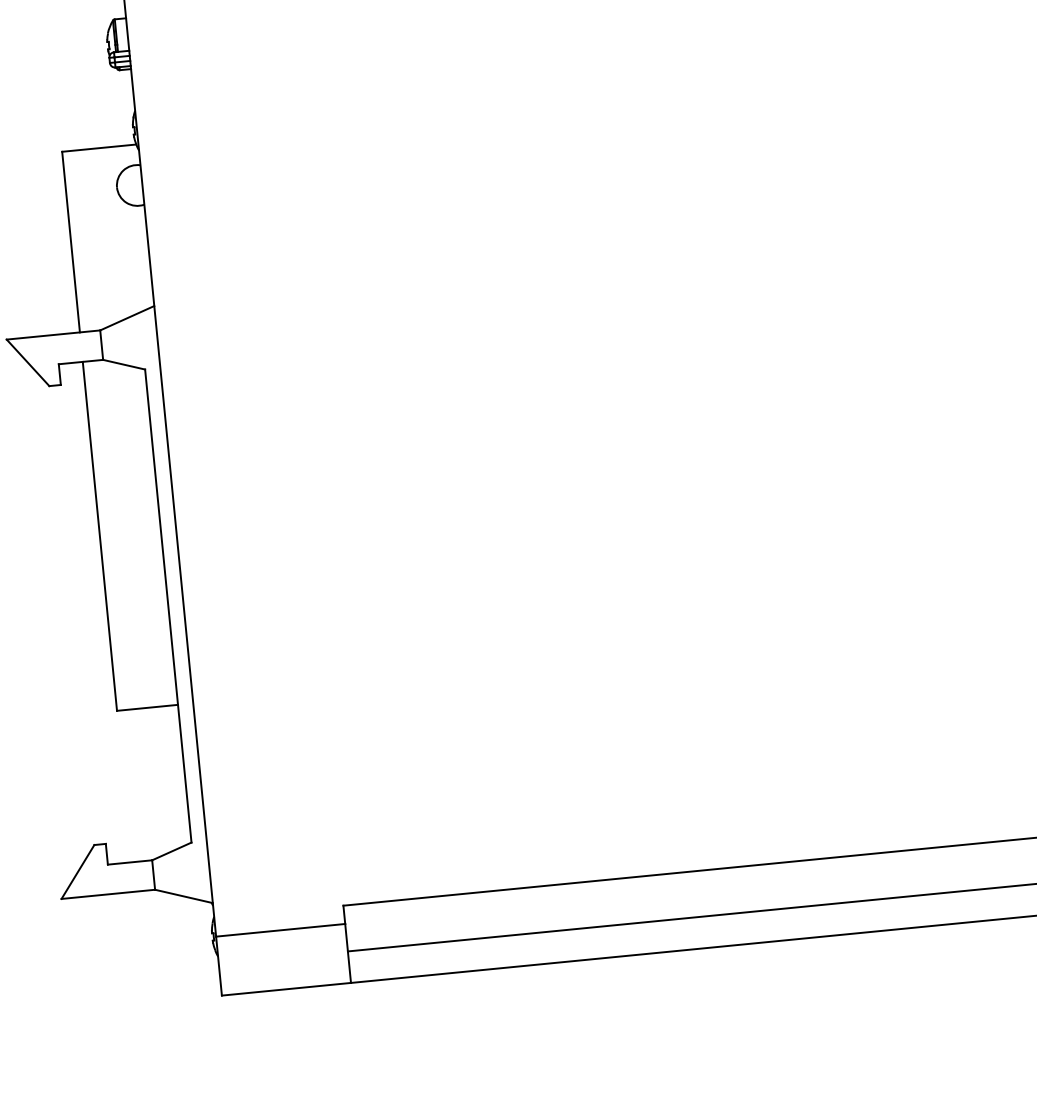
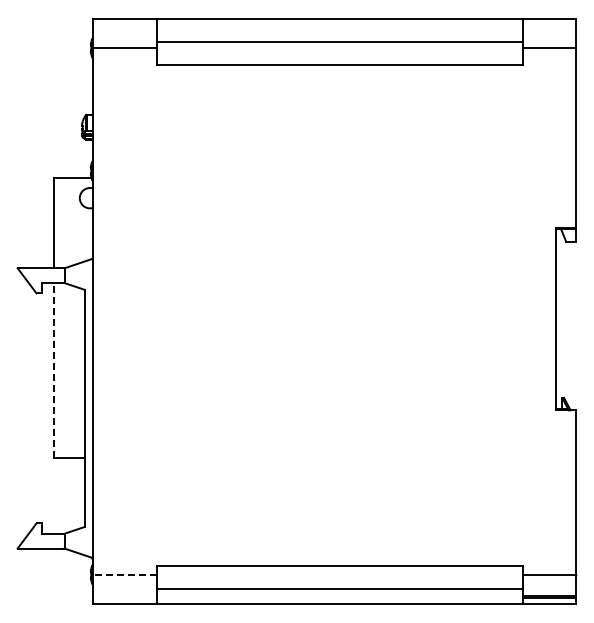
line: (100, 534) -> (54, 369), solid -> dashed
line: (279, 929) -> (124, 574), solid -> dashed

